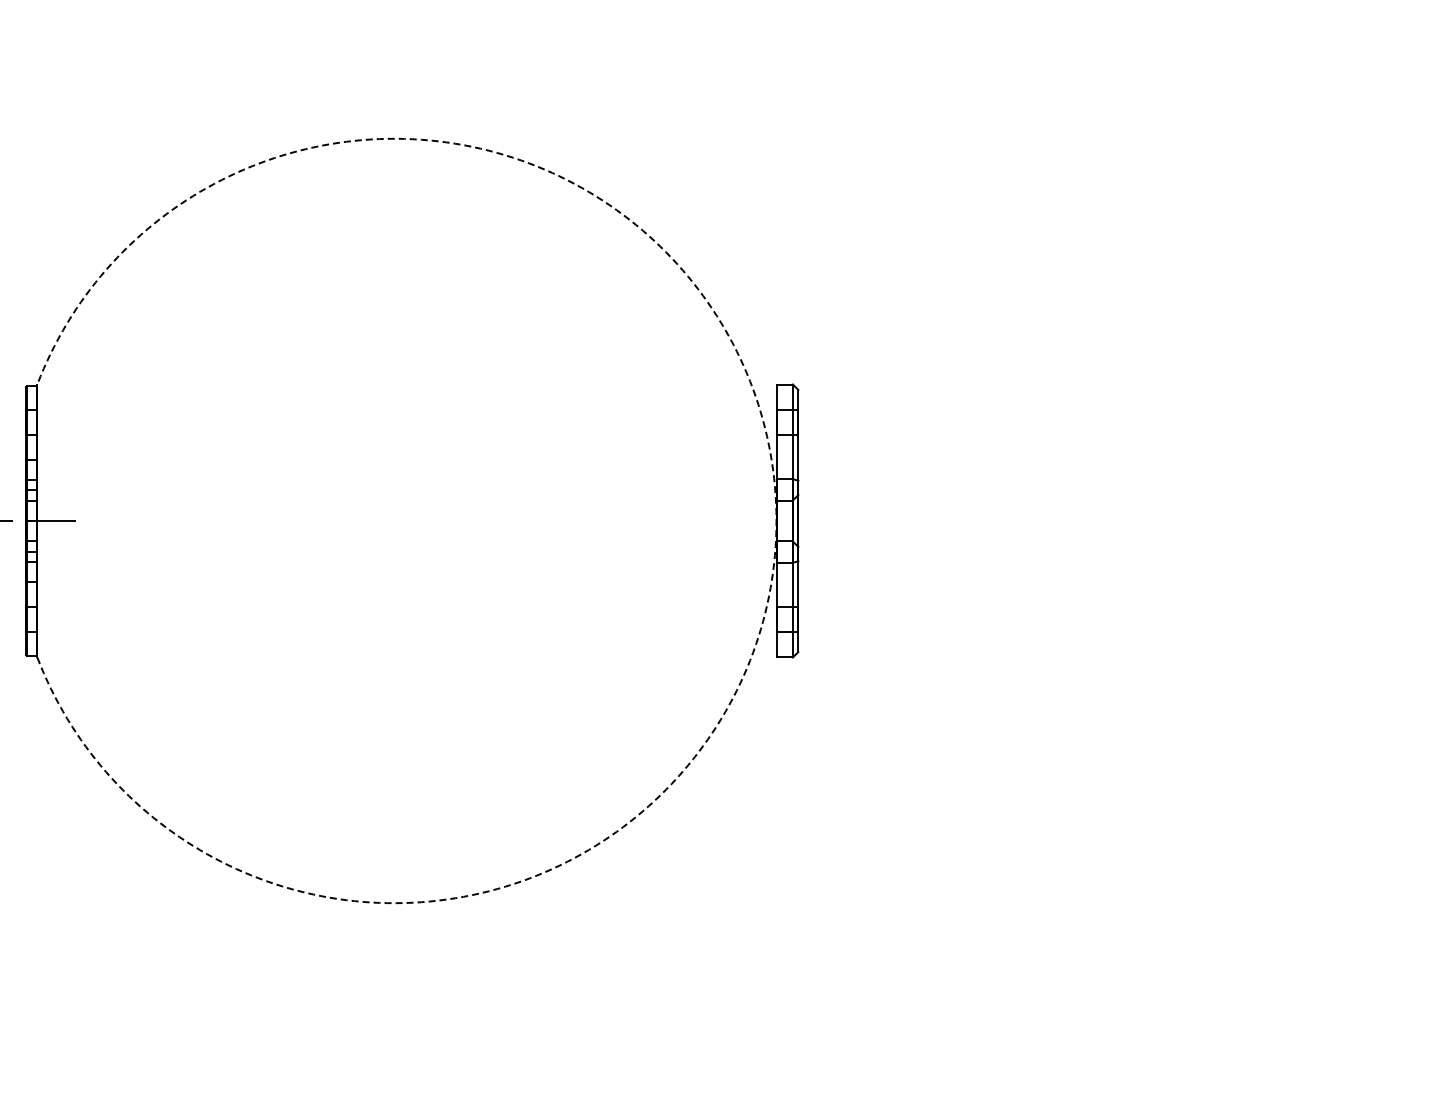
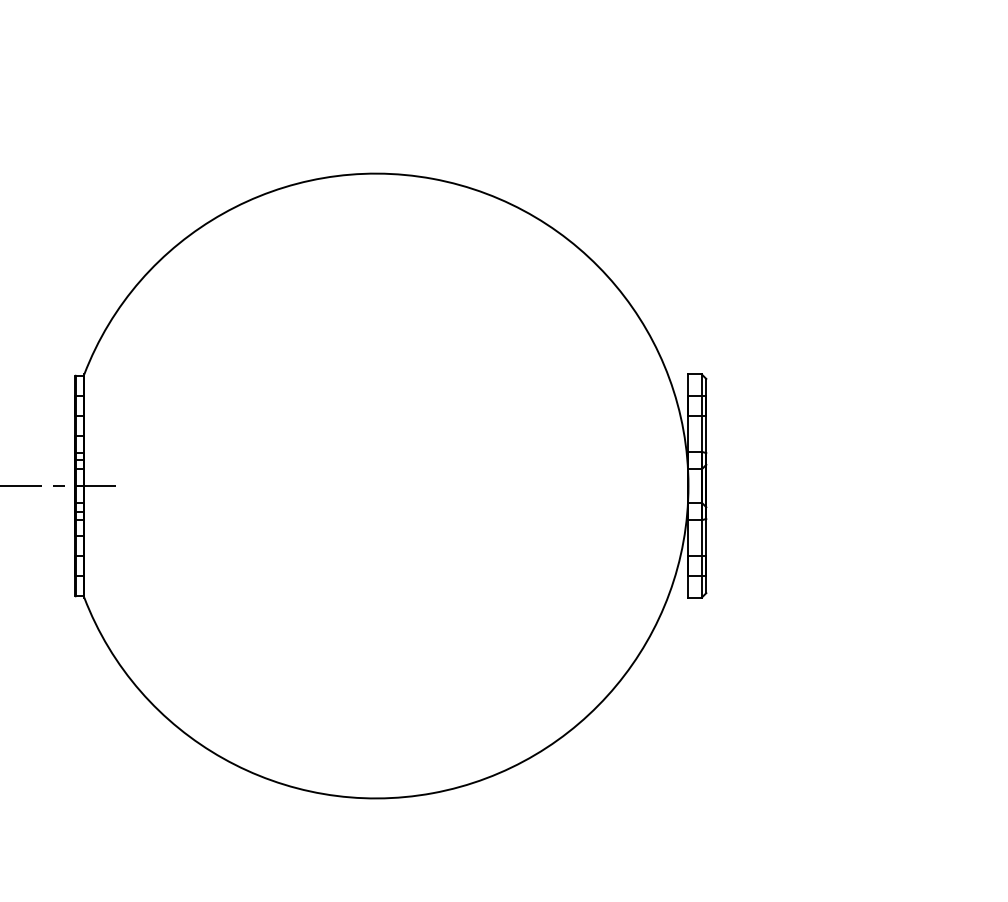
arc: (776, 520) -> (688, 485), dashed -> solid

